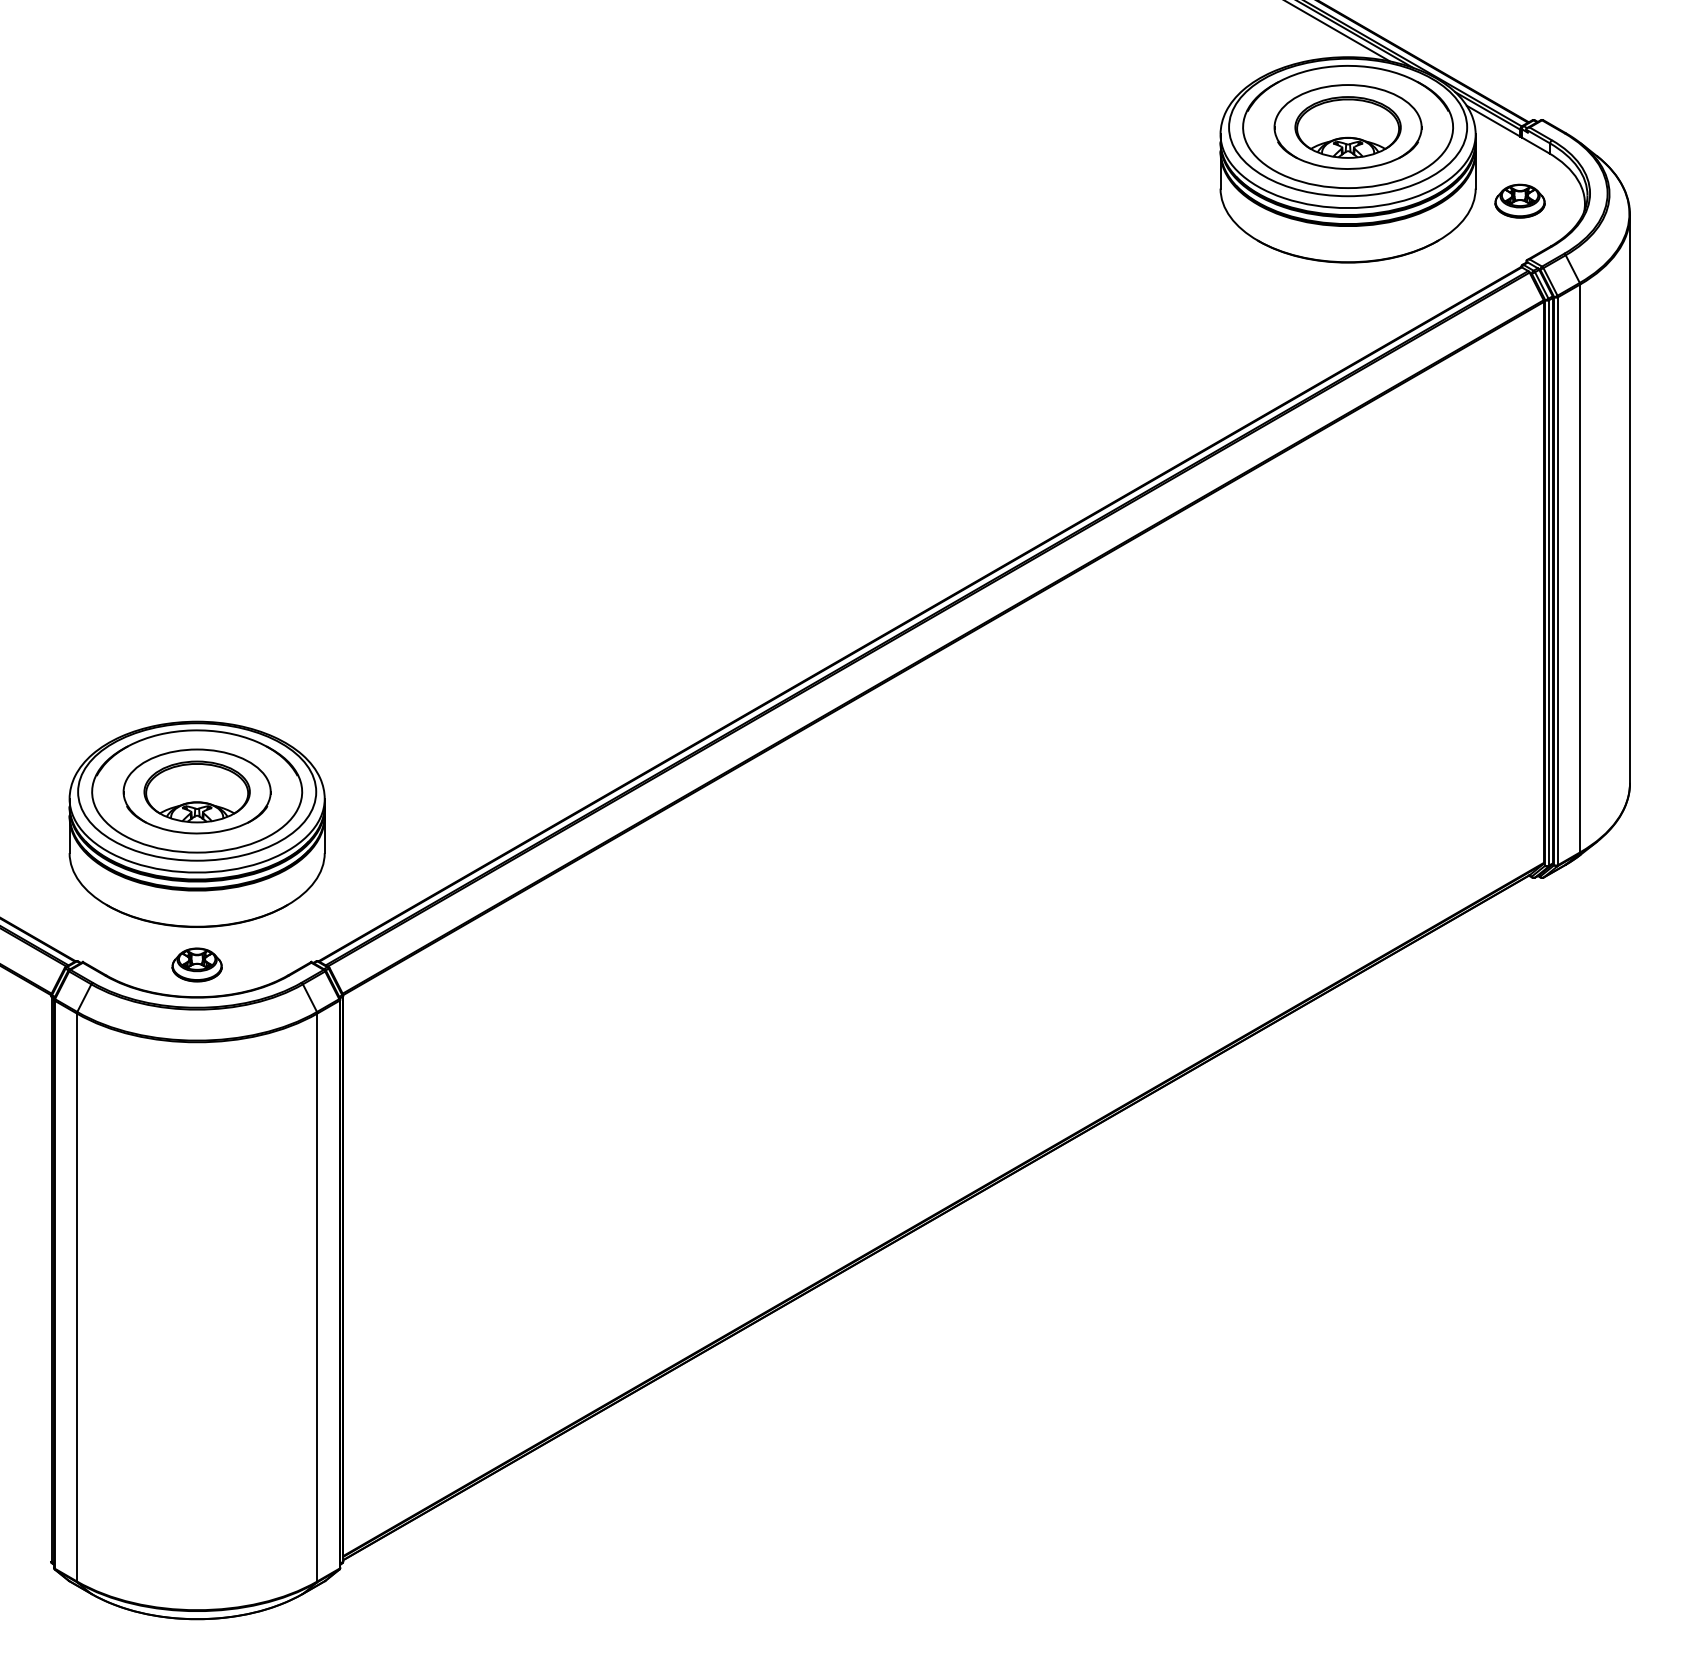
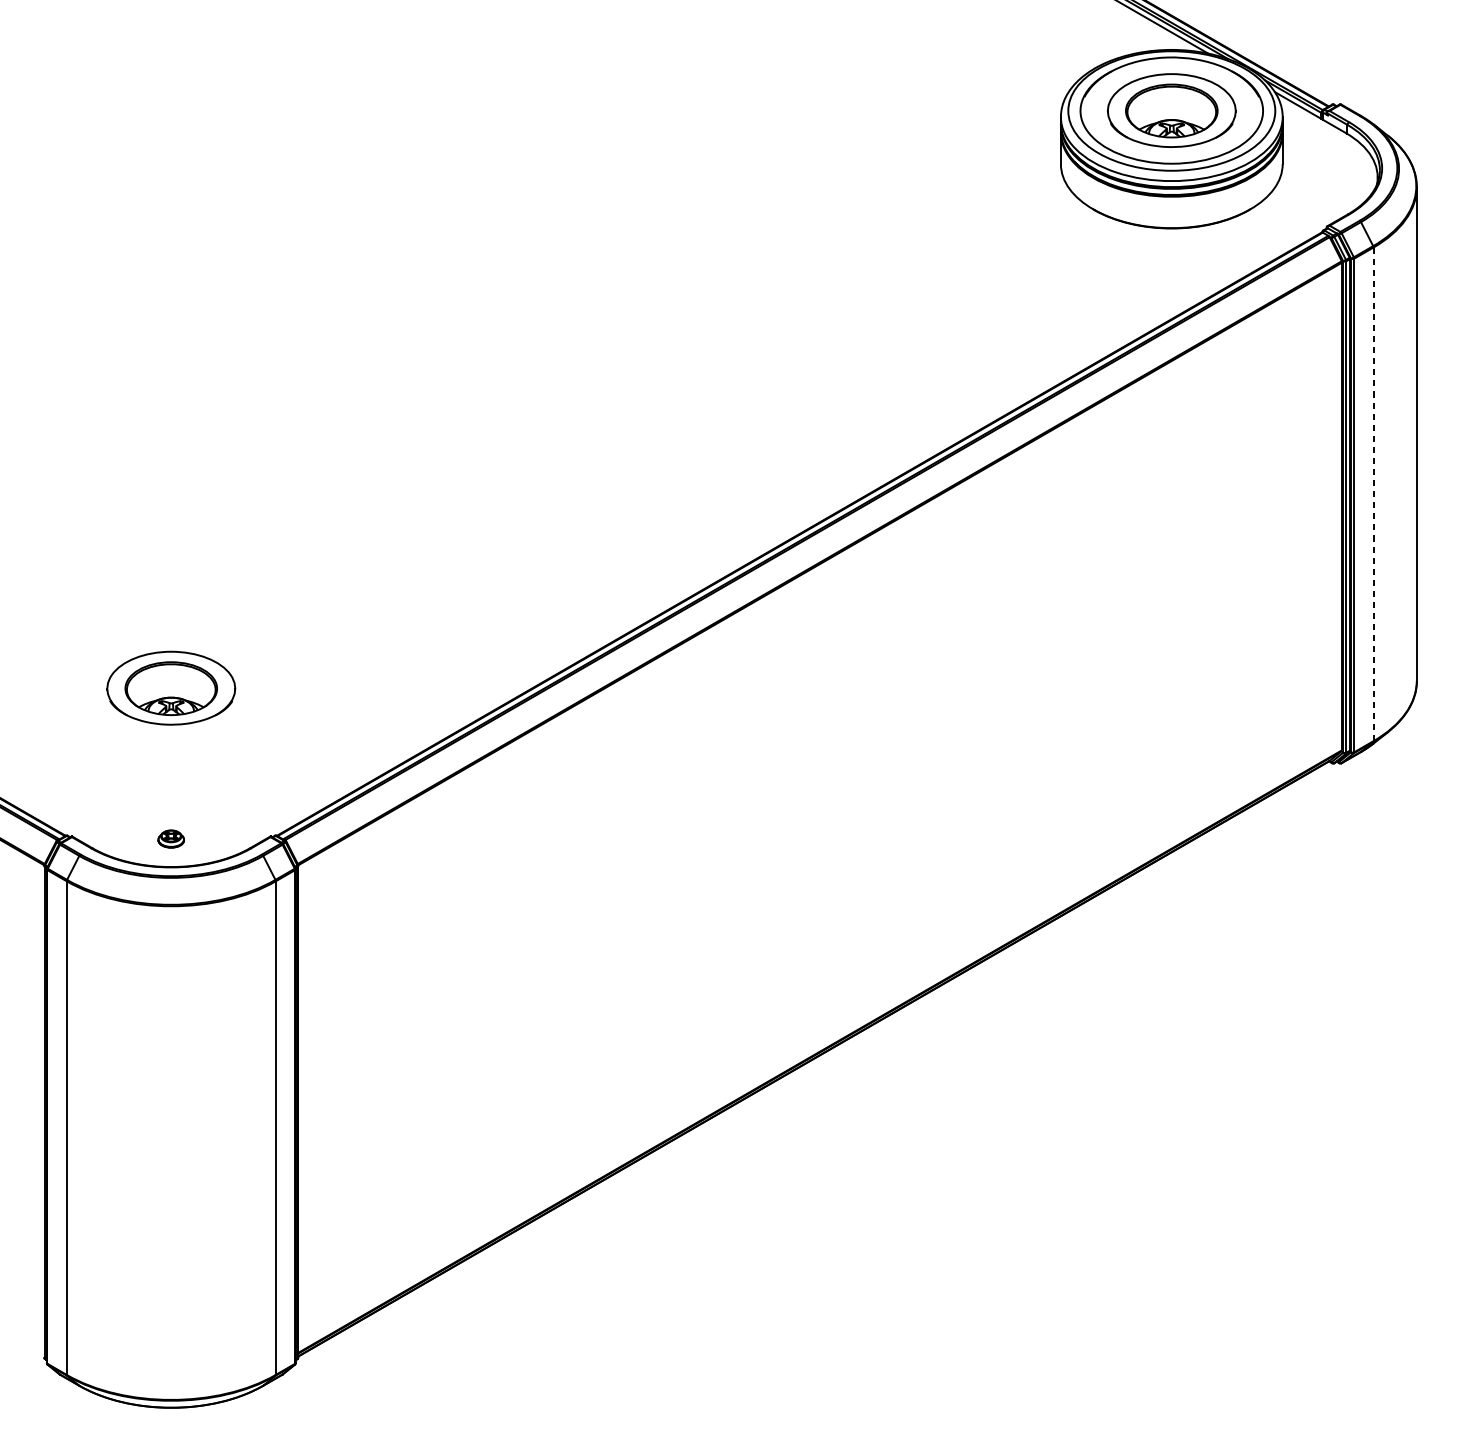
part: (1519, 200) -> (1320, 174), removed
line: (1580, 568) -> (1373, 494), solid -> dashed
part: (196, 823) -> (170, 716), removed
part: (196, 964) -> (170, 838), size x0.6

